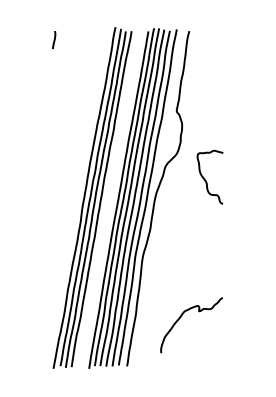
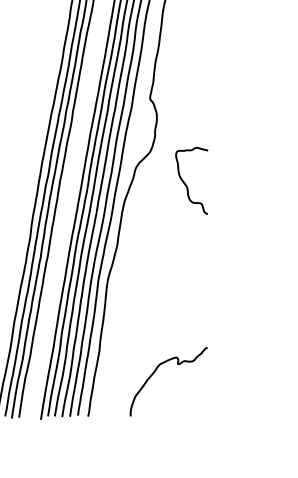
curve: (181, 317) -> (156, 371), moved

